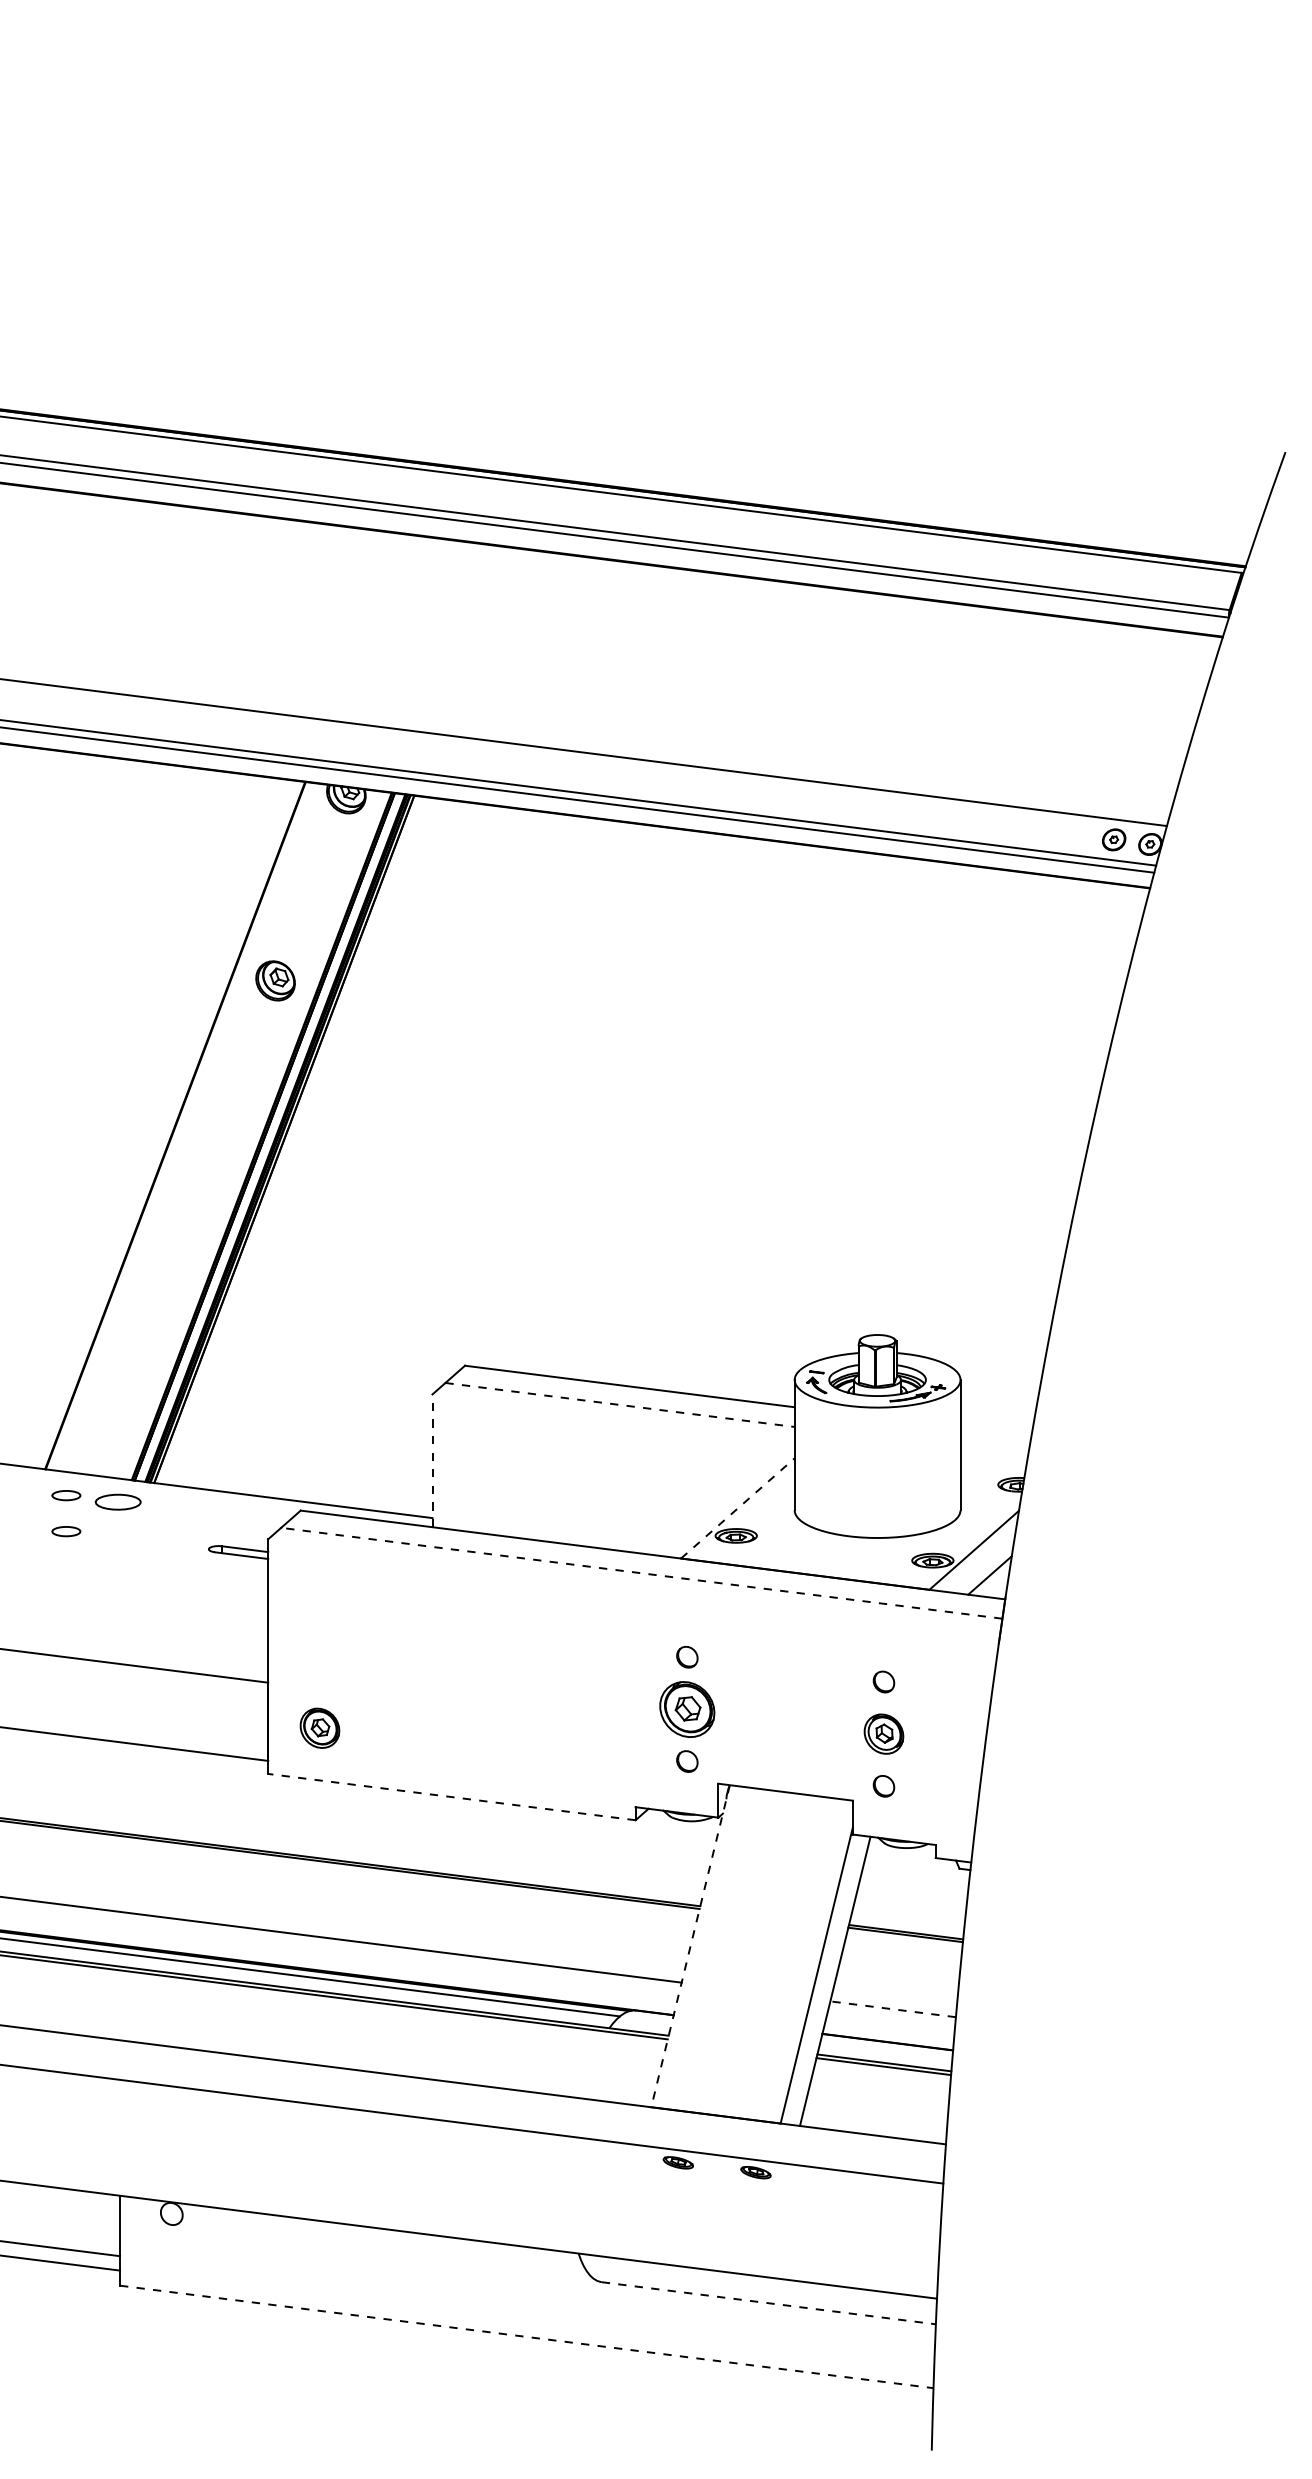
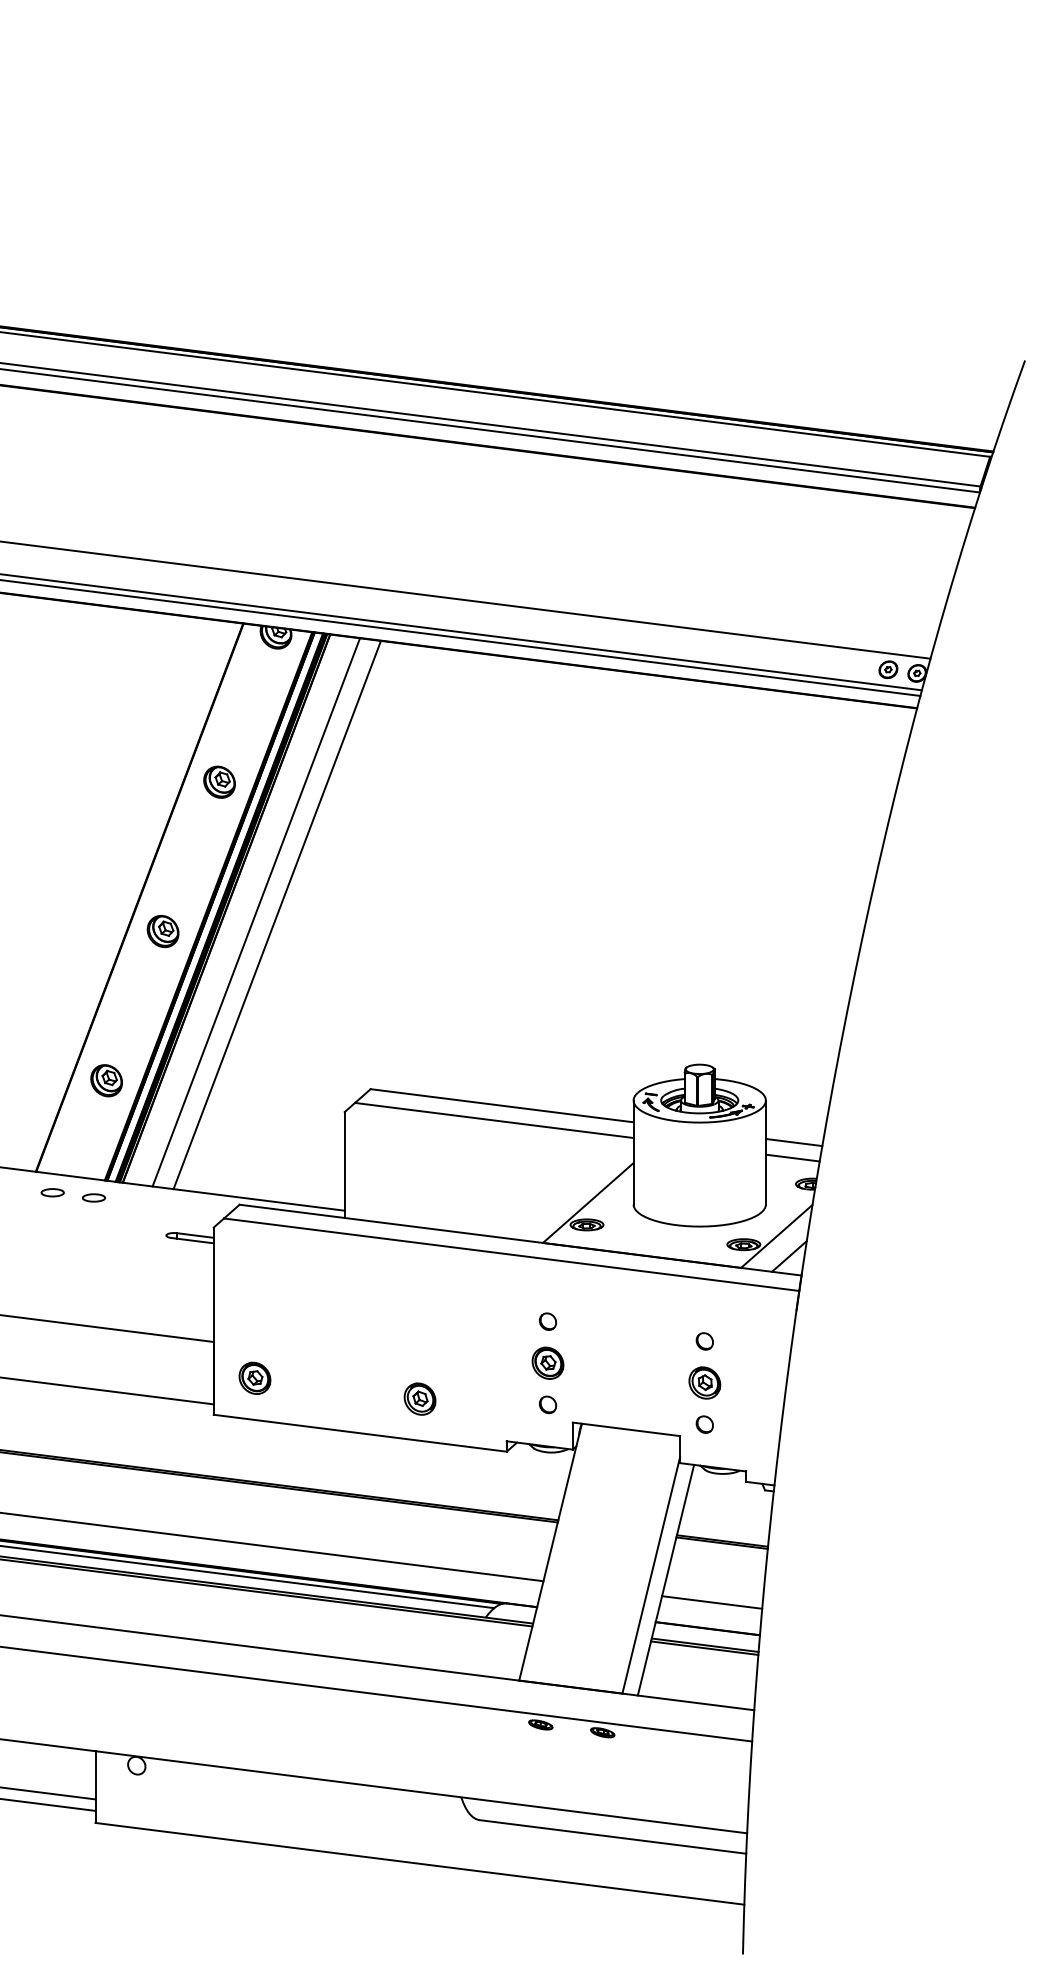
line: (321, 1143) -> (256, 911), added
line: (347, 1147) -> (276, 915), added
part: (204, 1167) -> (162, 931), added
part: (133, 1354) -> (106, 1080), added
line: (620, 1404) -> (494, 1120), dashed -> solid
line: (995, 1432) -> (793, 1142), added
line: (993, 1451) -> (792, 1157), added
line: (432, 1460) -> (344, 1164), dashed -> solid
part: (117, 1501) -> (93, 1197), size x0.62
line: (737, 1508) -> (588, 1203), dashed -> solid
part: (66, 1531) -> (52, 1221), removed
line: (641, 1573) -> (511, 1254), dashed -> solid
part: (687, 1708) -> (548, 1362), size x0.71
part: (526, 1753) -> (419, 1398), added
line: (451, 1797) -> (359, 1433), dashed -> solid
line: (690, 1946) -> (550, 1552), dashed -> solid
line: (892, 2009) -> (711, 1602), dashed -> solid
line: (769, 2303) -> (613, 1837), dashed -> solid
line: (526, 2336) -> (419, 1863), dashed -> solid

